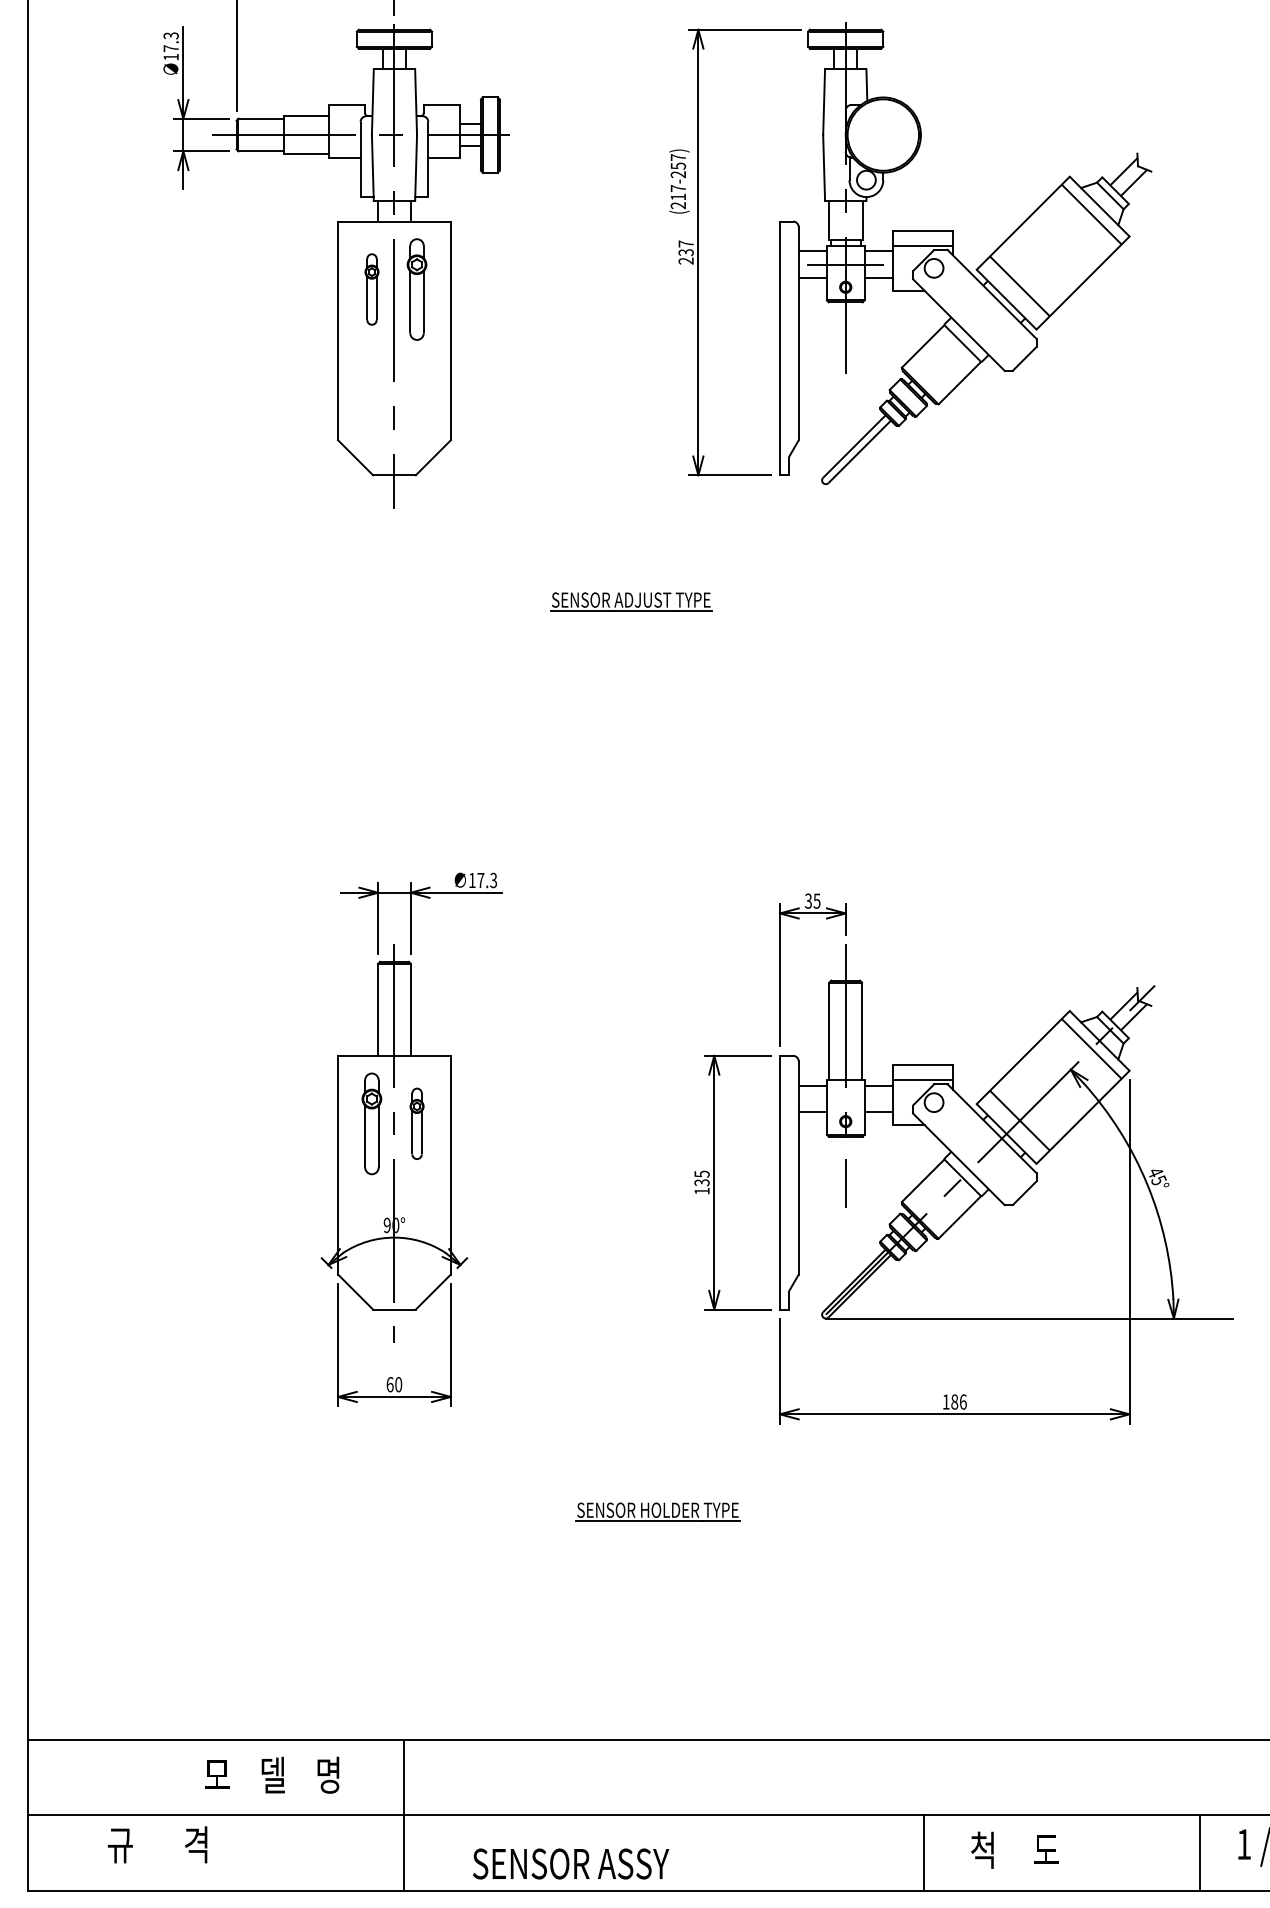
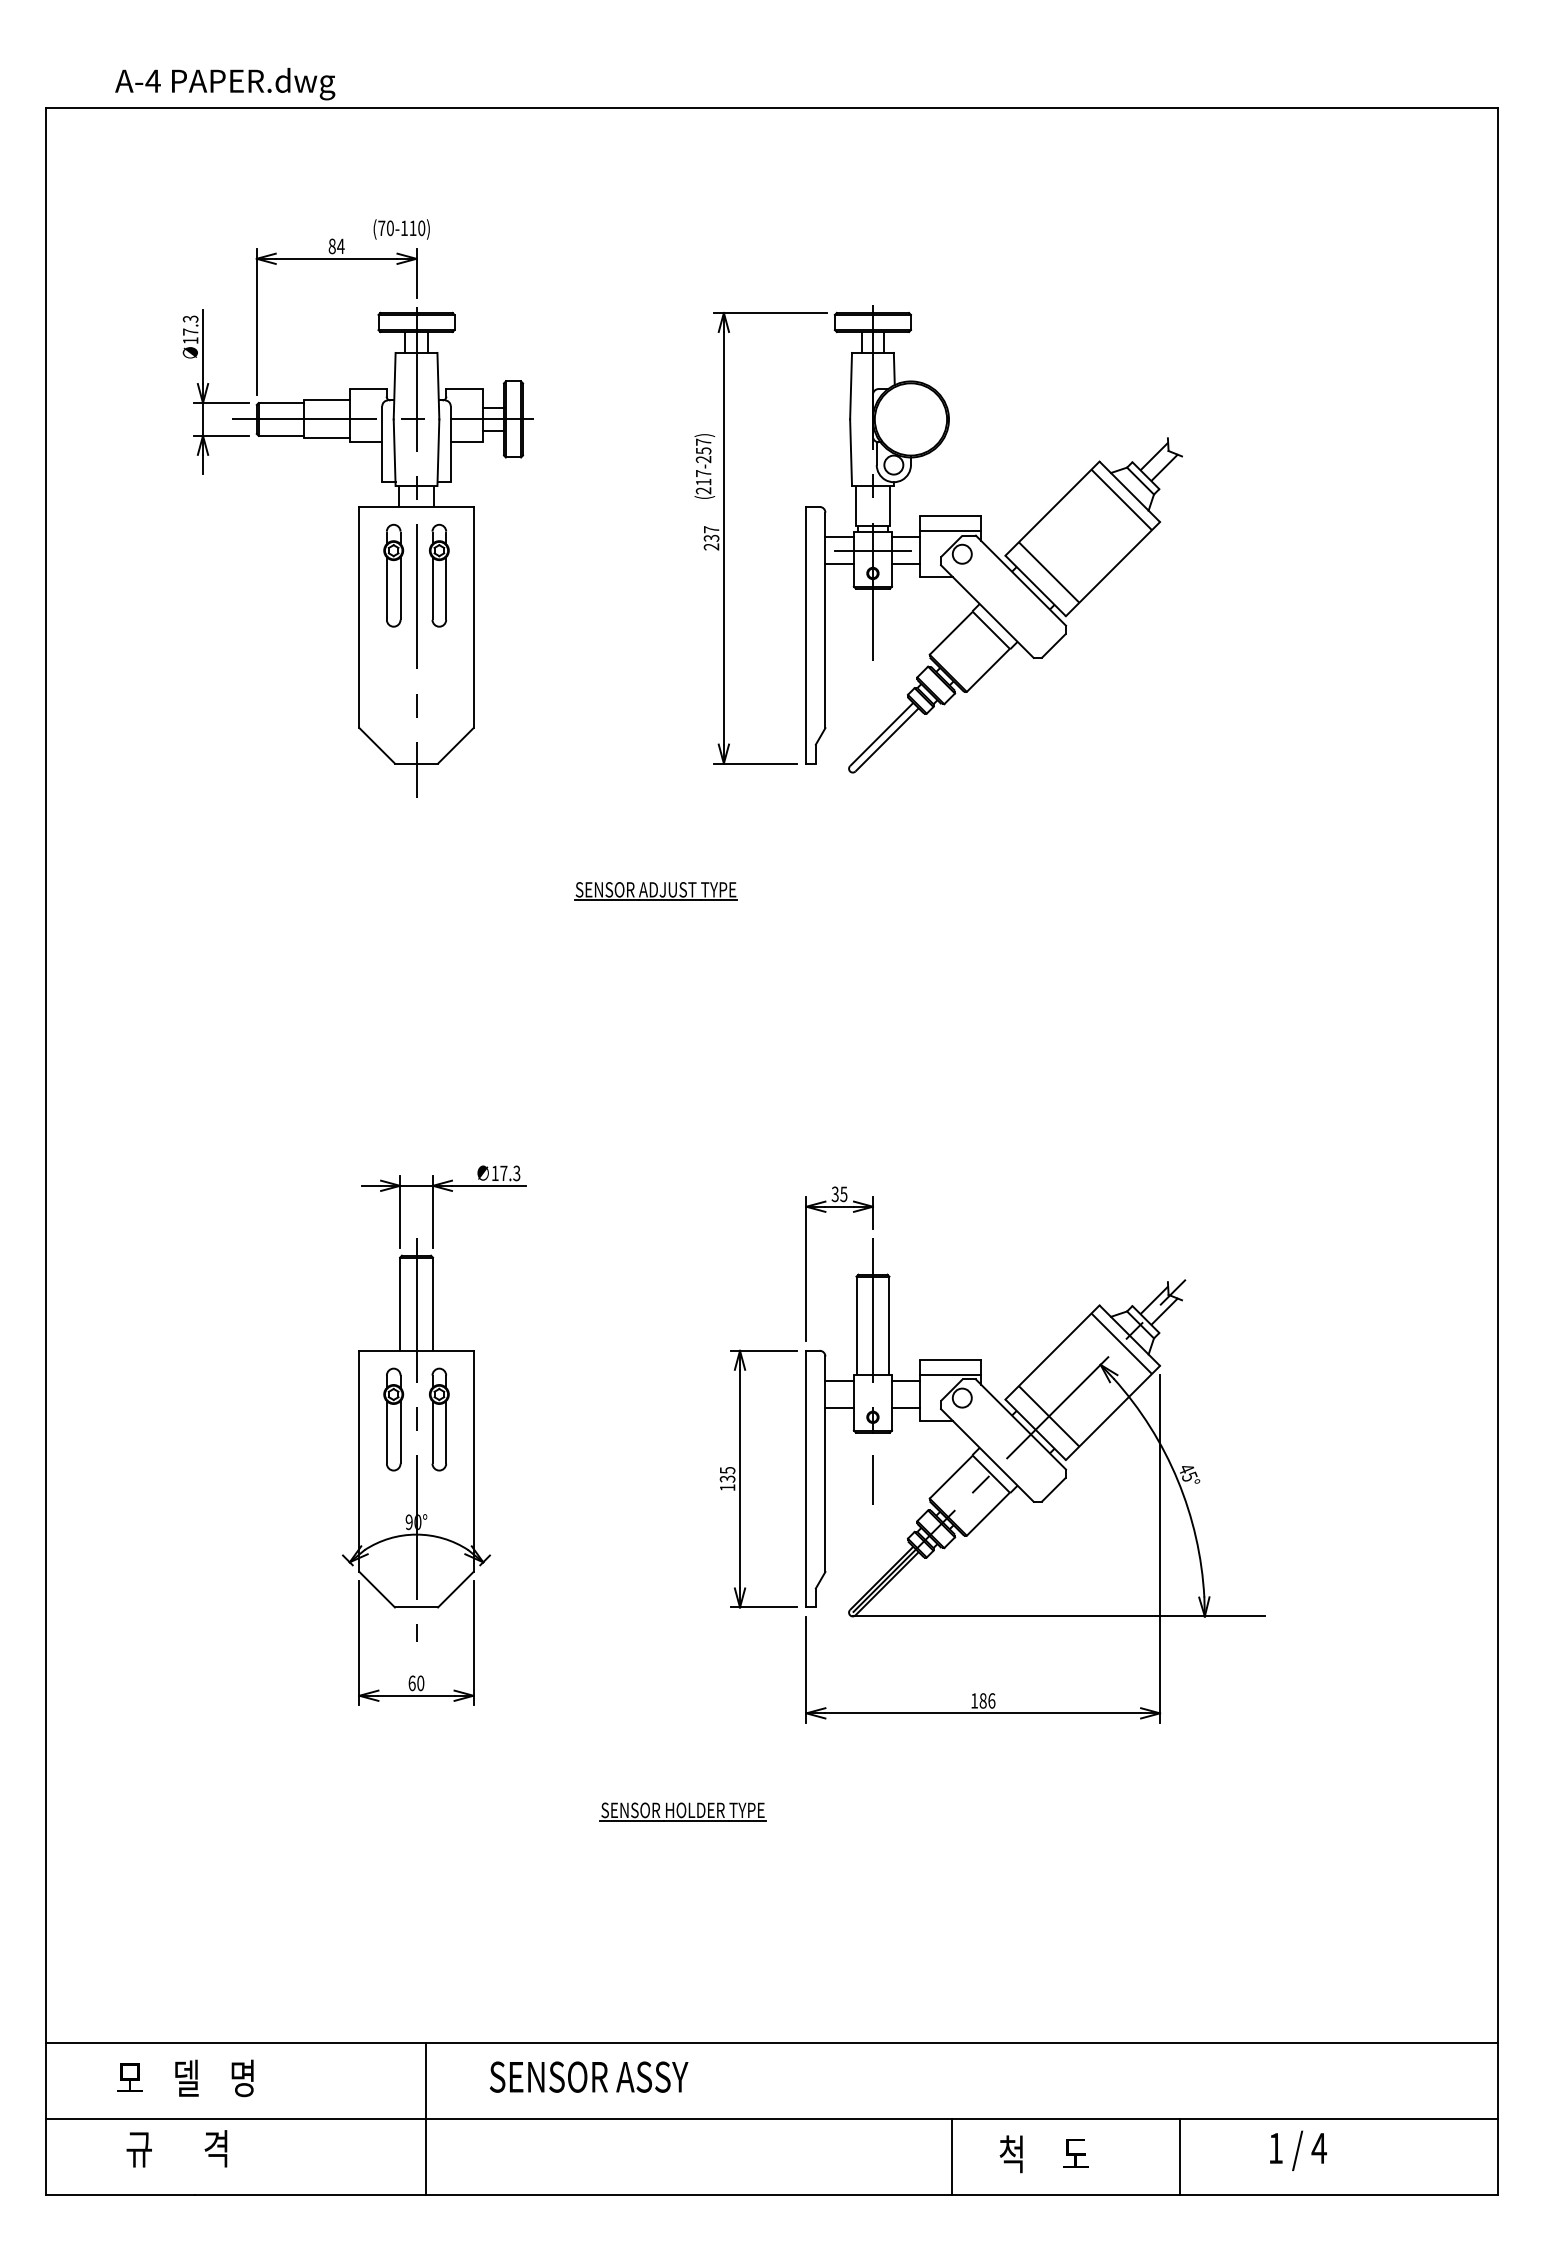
part: (371, 289) -> (393, 575), size x1.43
part: (417, 1123) -> (439, 1419), size x1.43
text: (271, 1775) -> (185, 2078), moved
line: (1200, 1853) -> (1180, 2157), moved
text: (570, 1863) -> (588, 2076), moved

